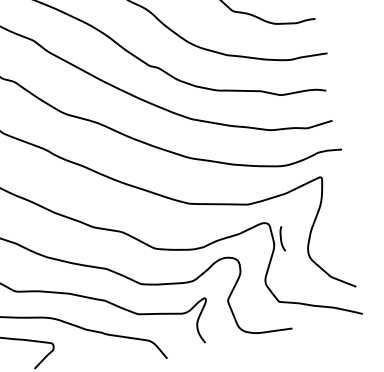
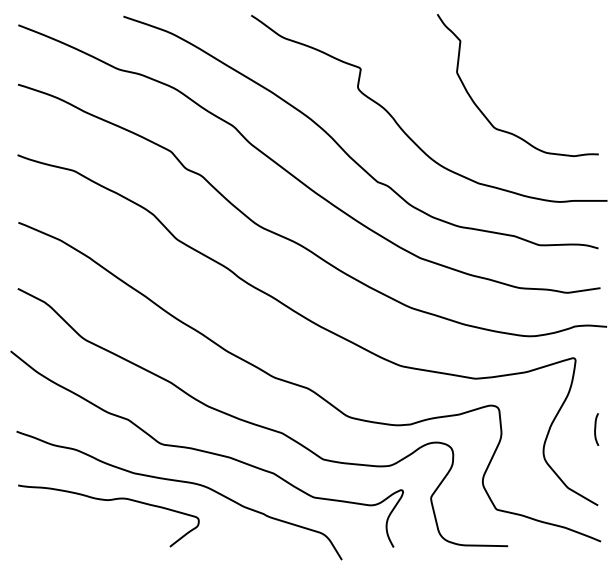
curve: (281, 238) -> (596, 428), moved

